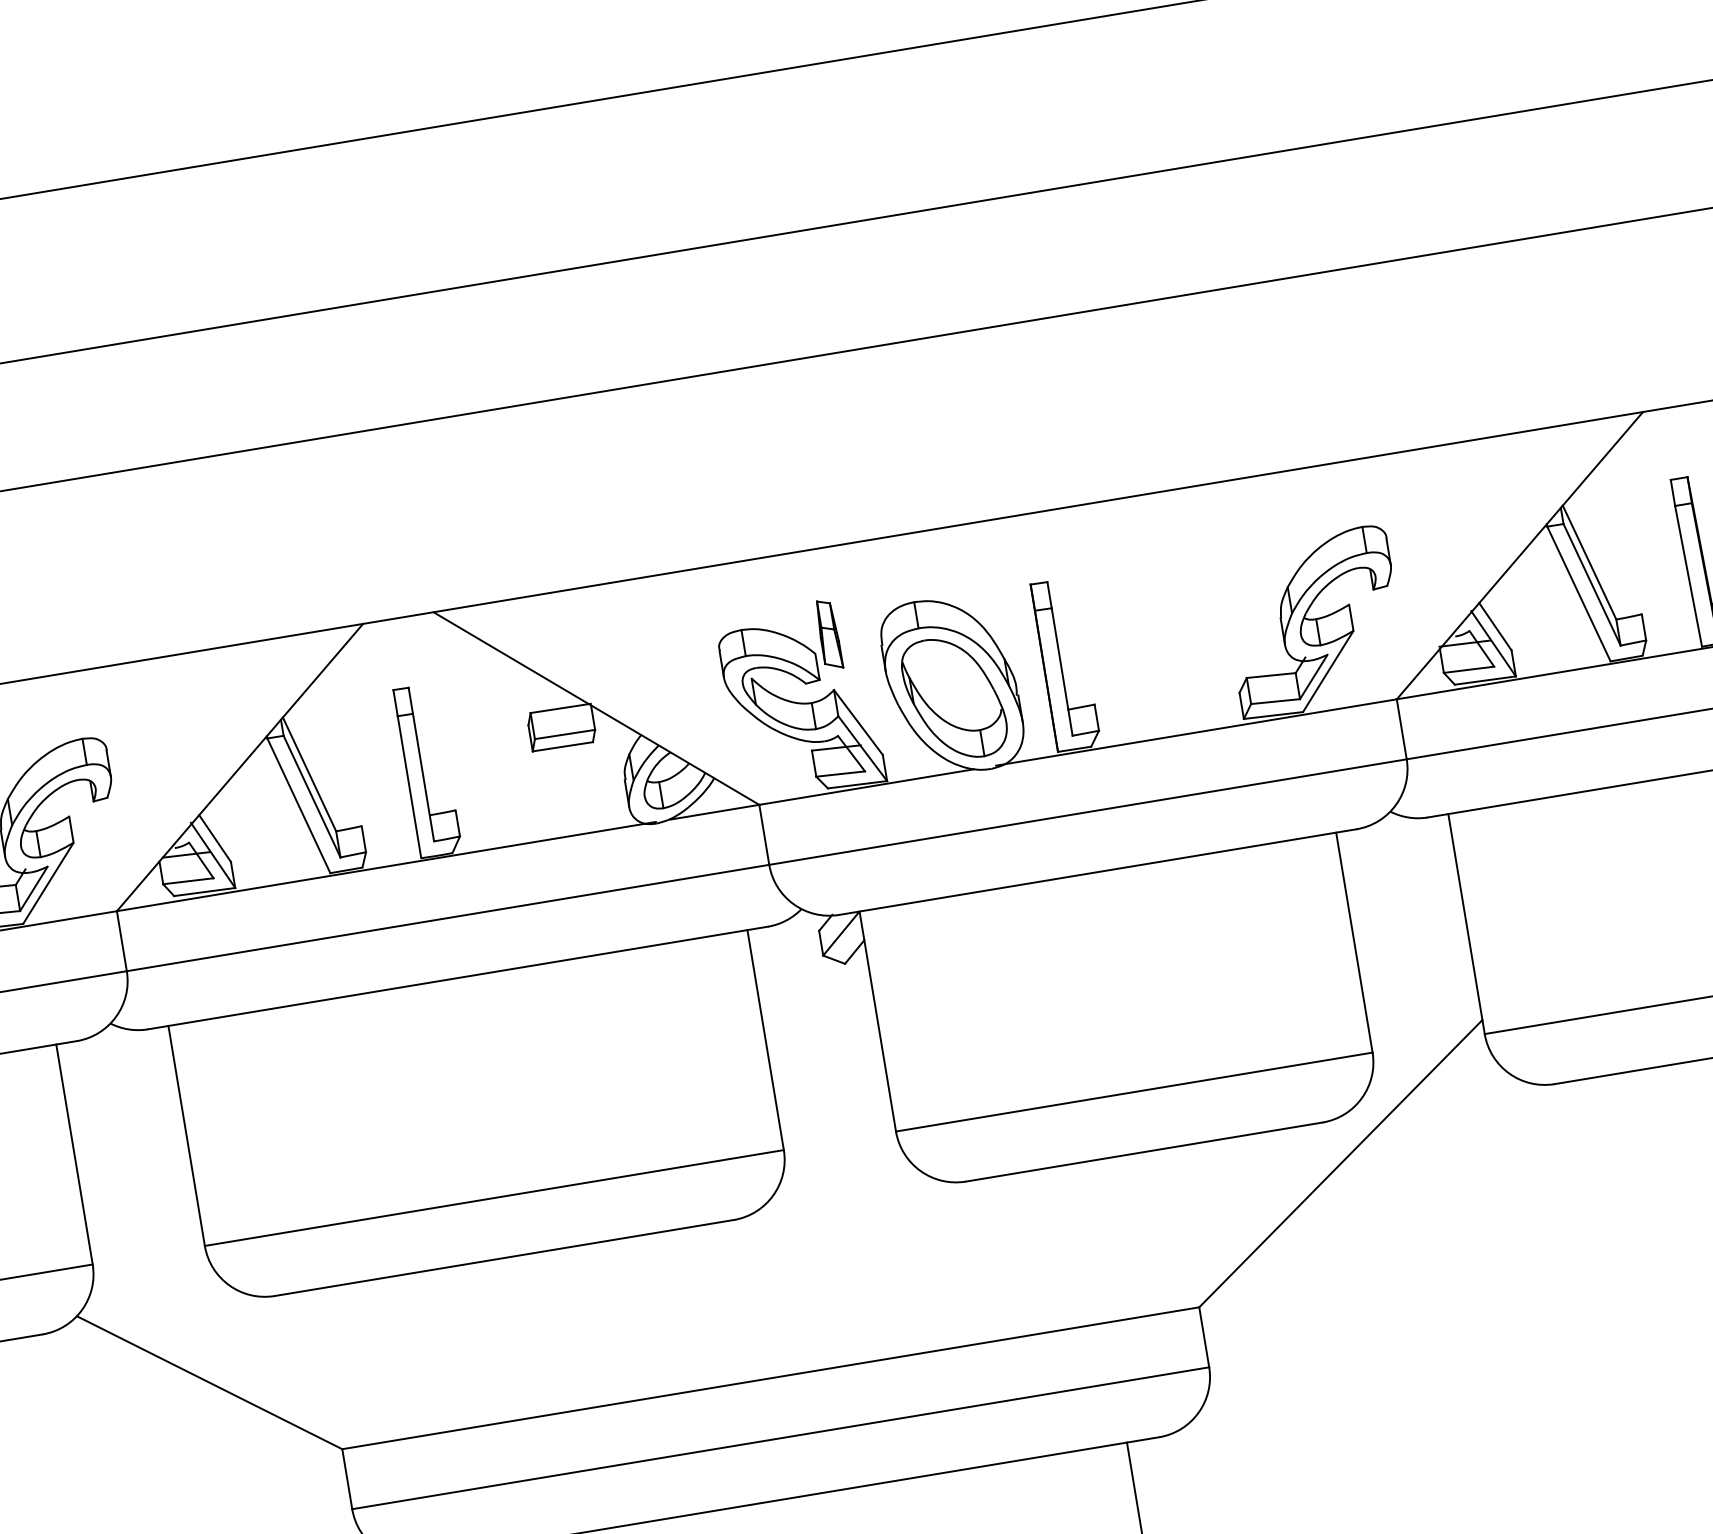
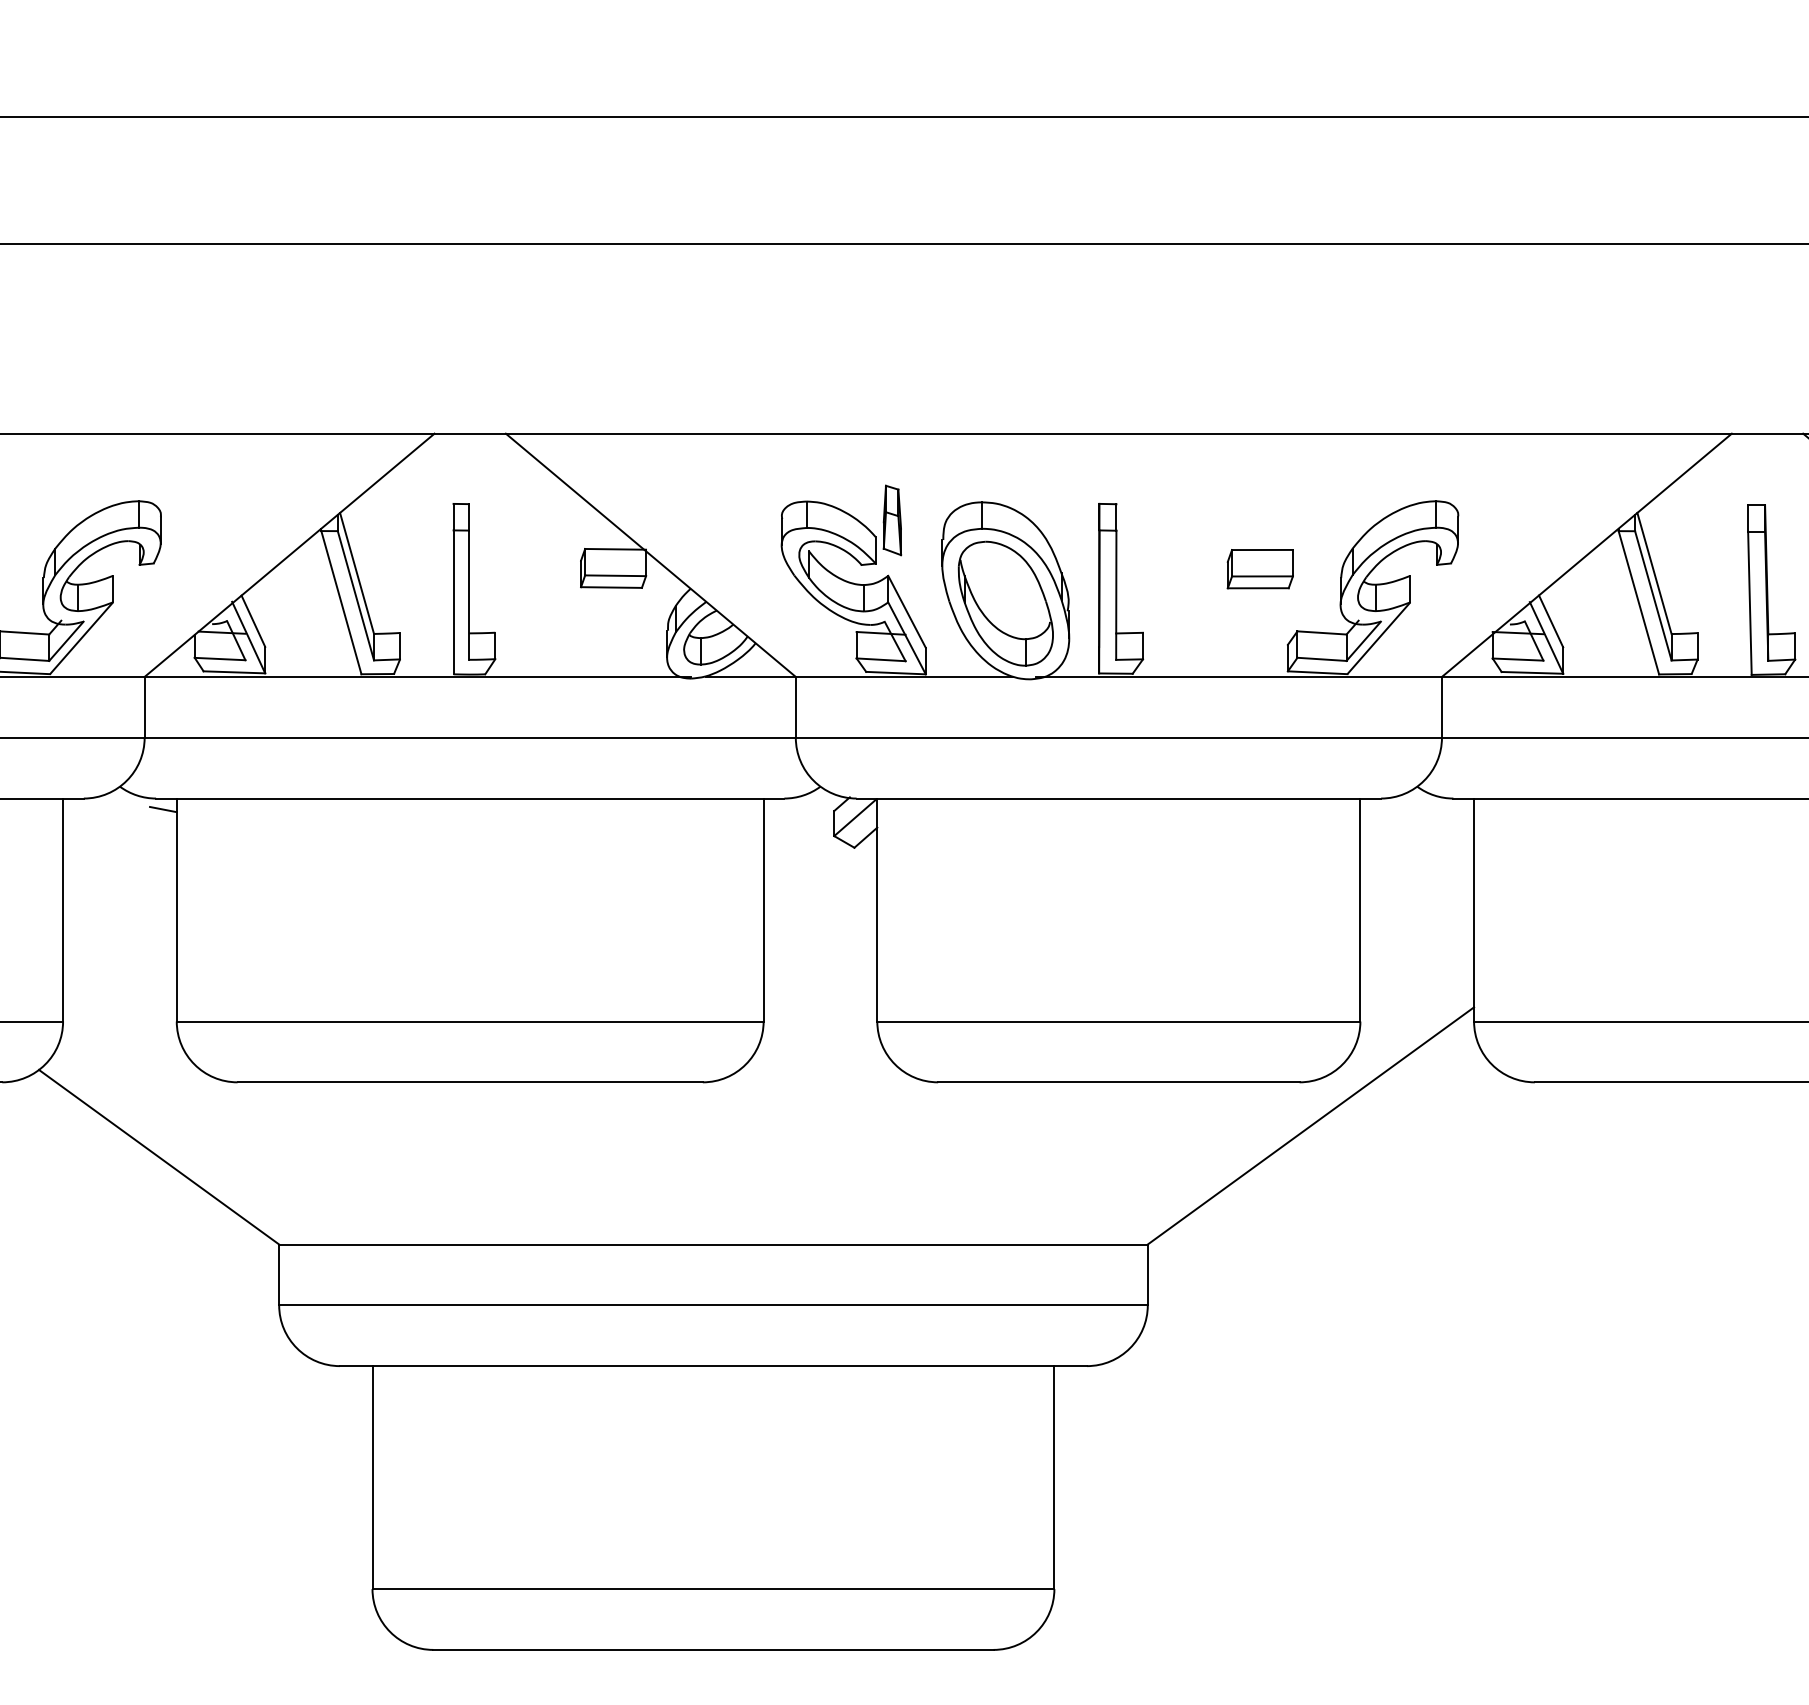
part: (1199, 623) -> (1259, 569), added
line: (157, 1038) -> (163, 809), added

